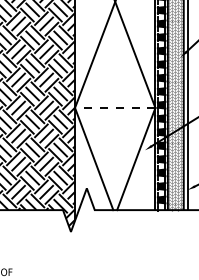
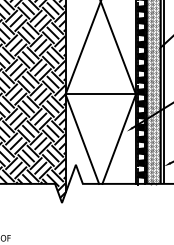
line: (114, 108) -> (100, 94), dashed -> solid

